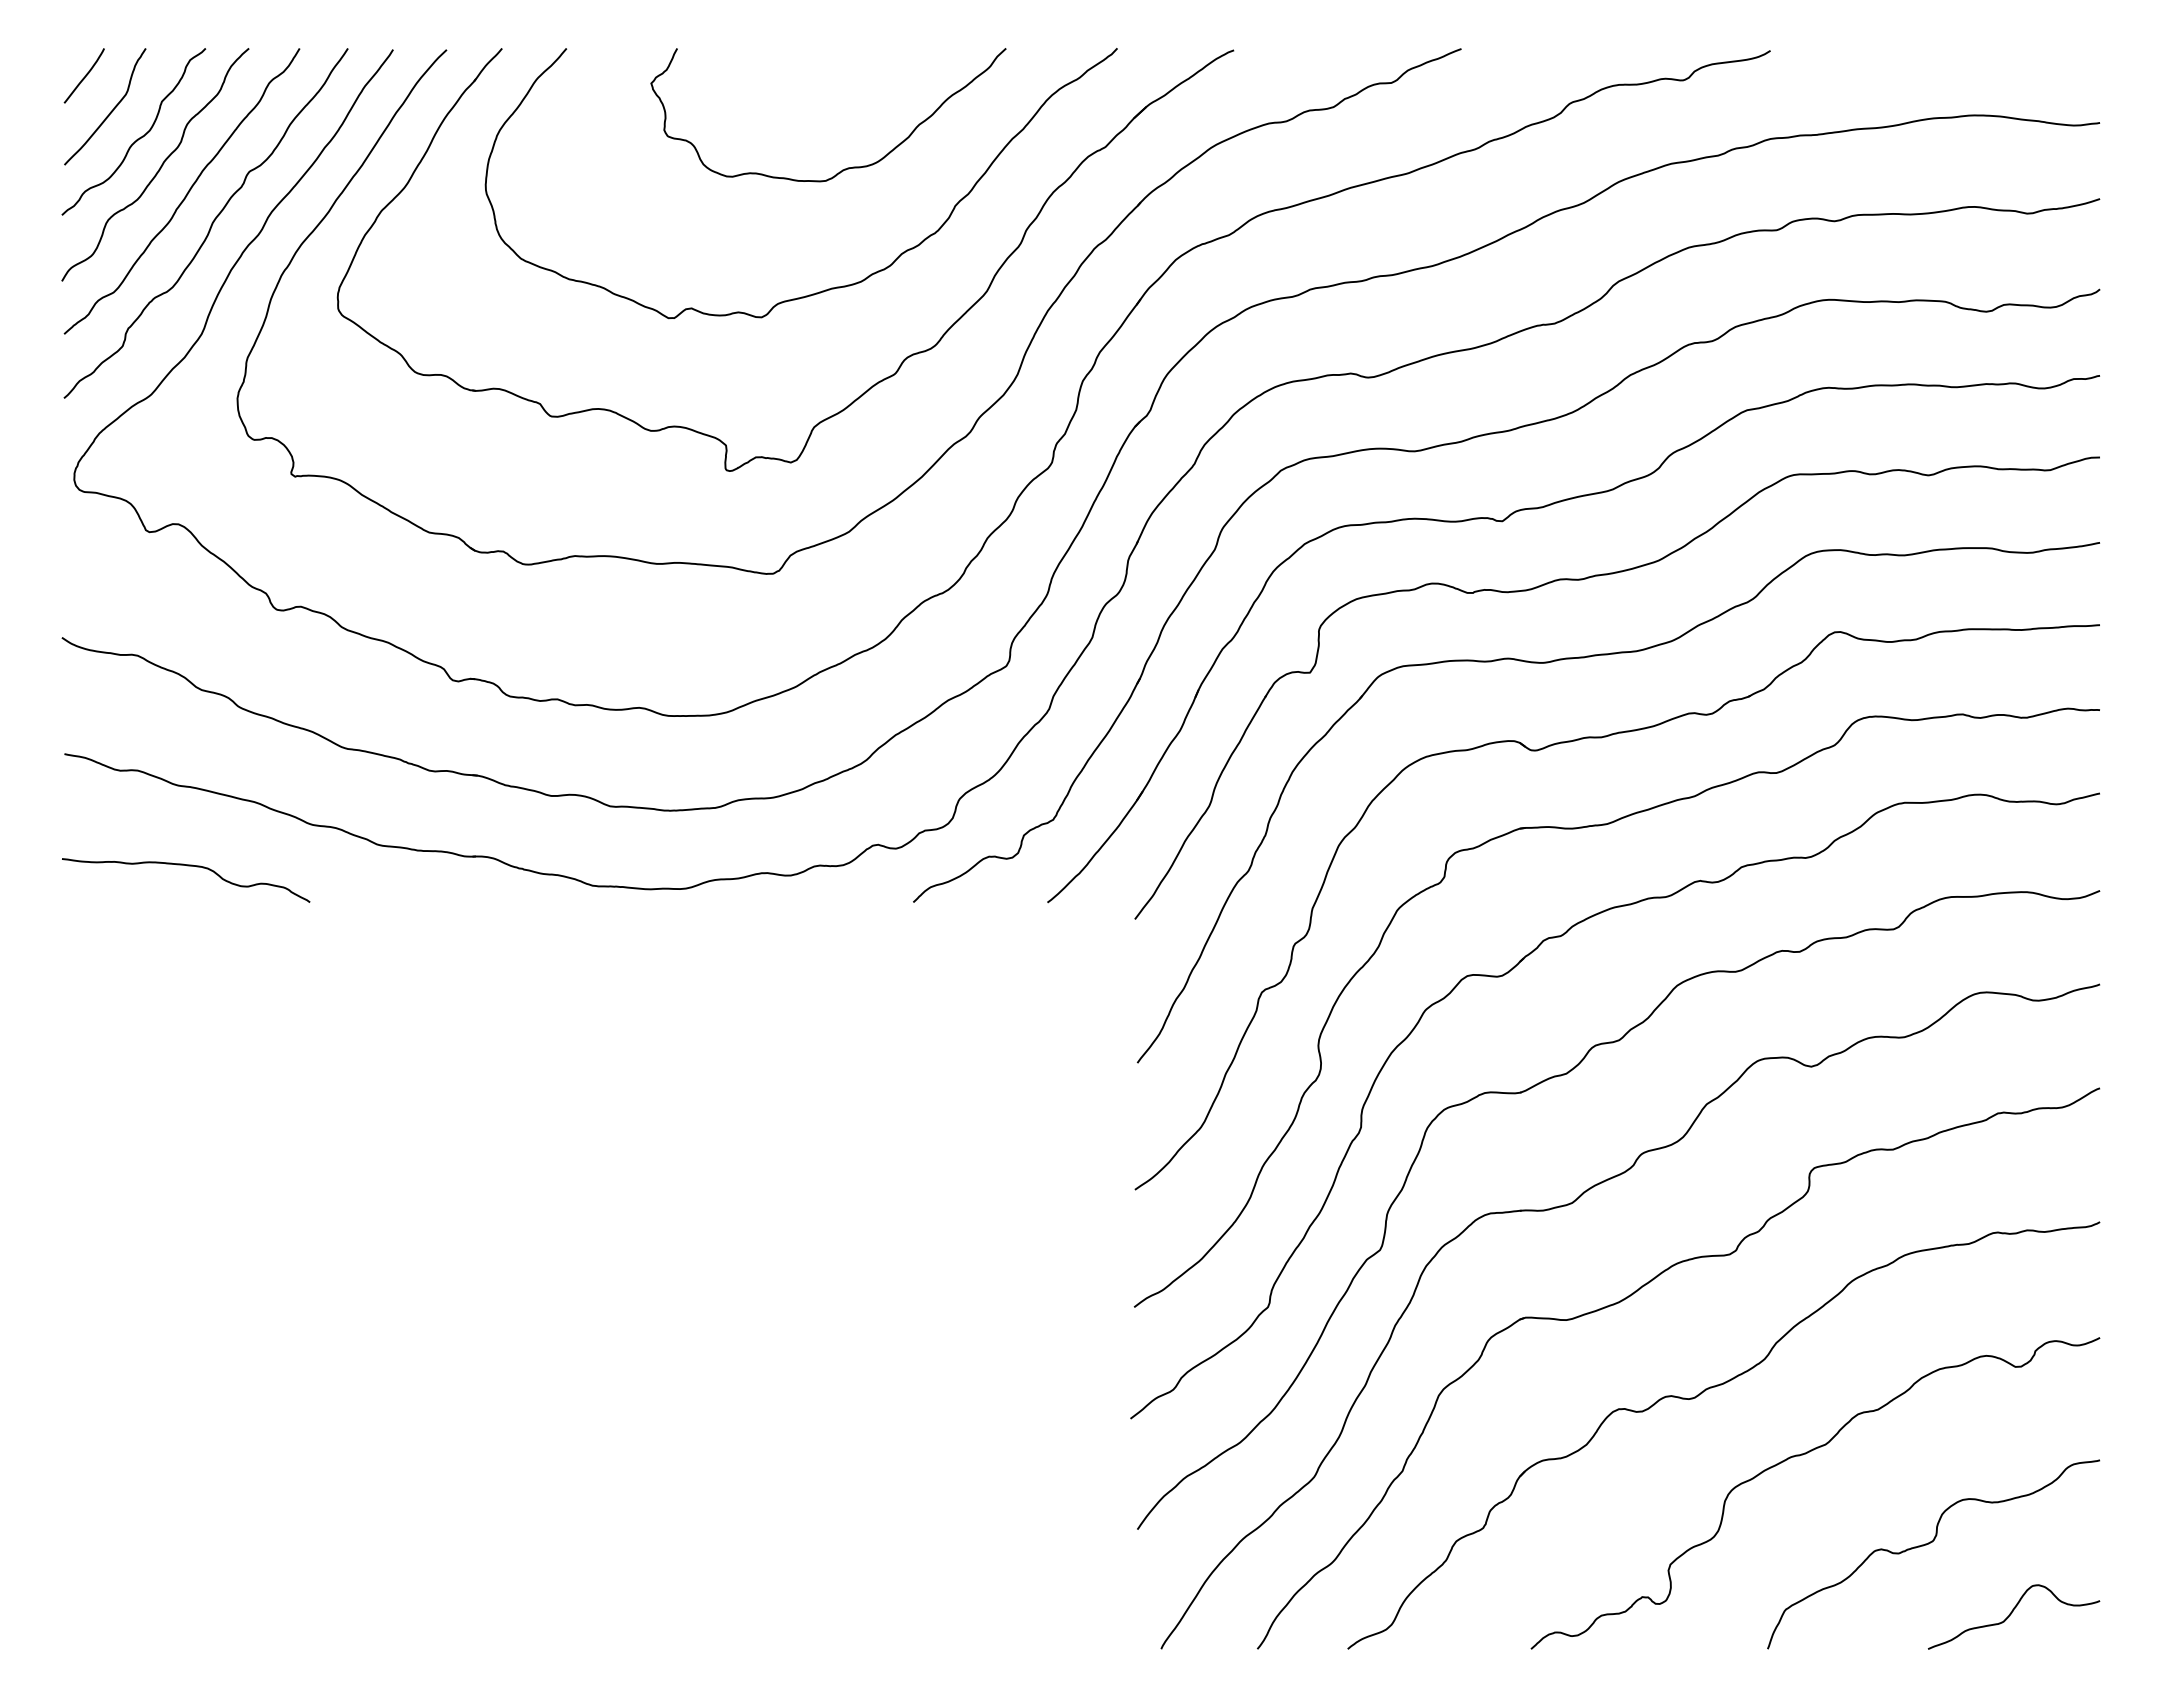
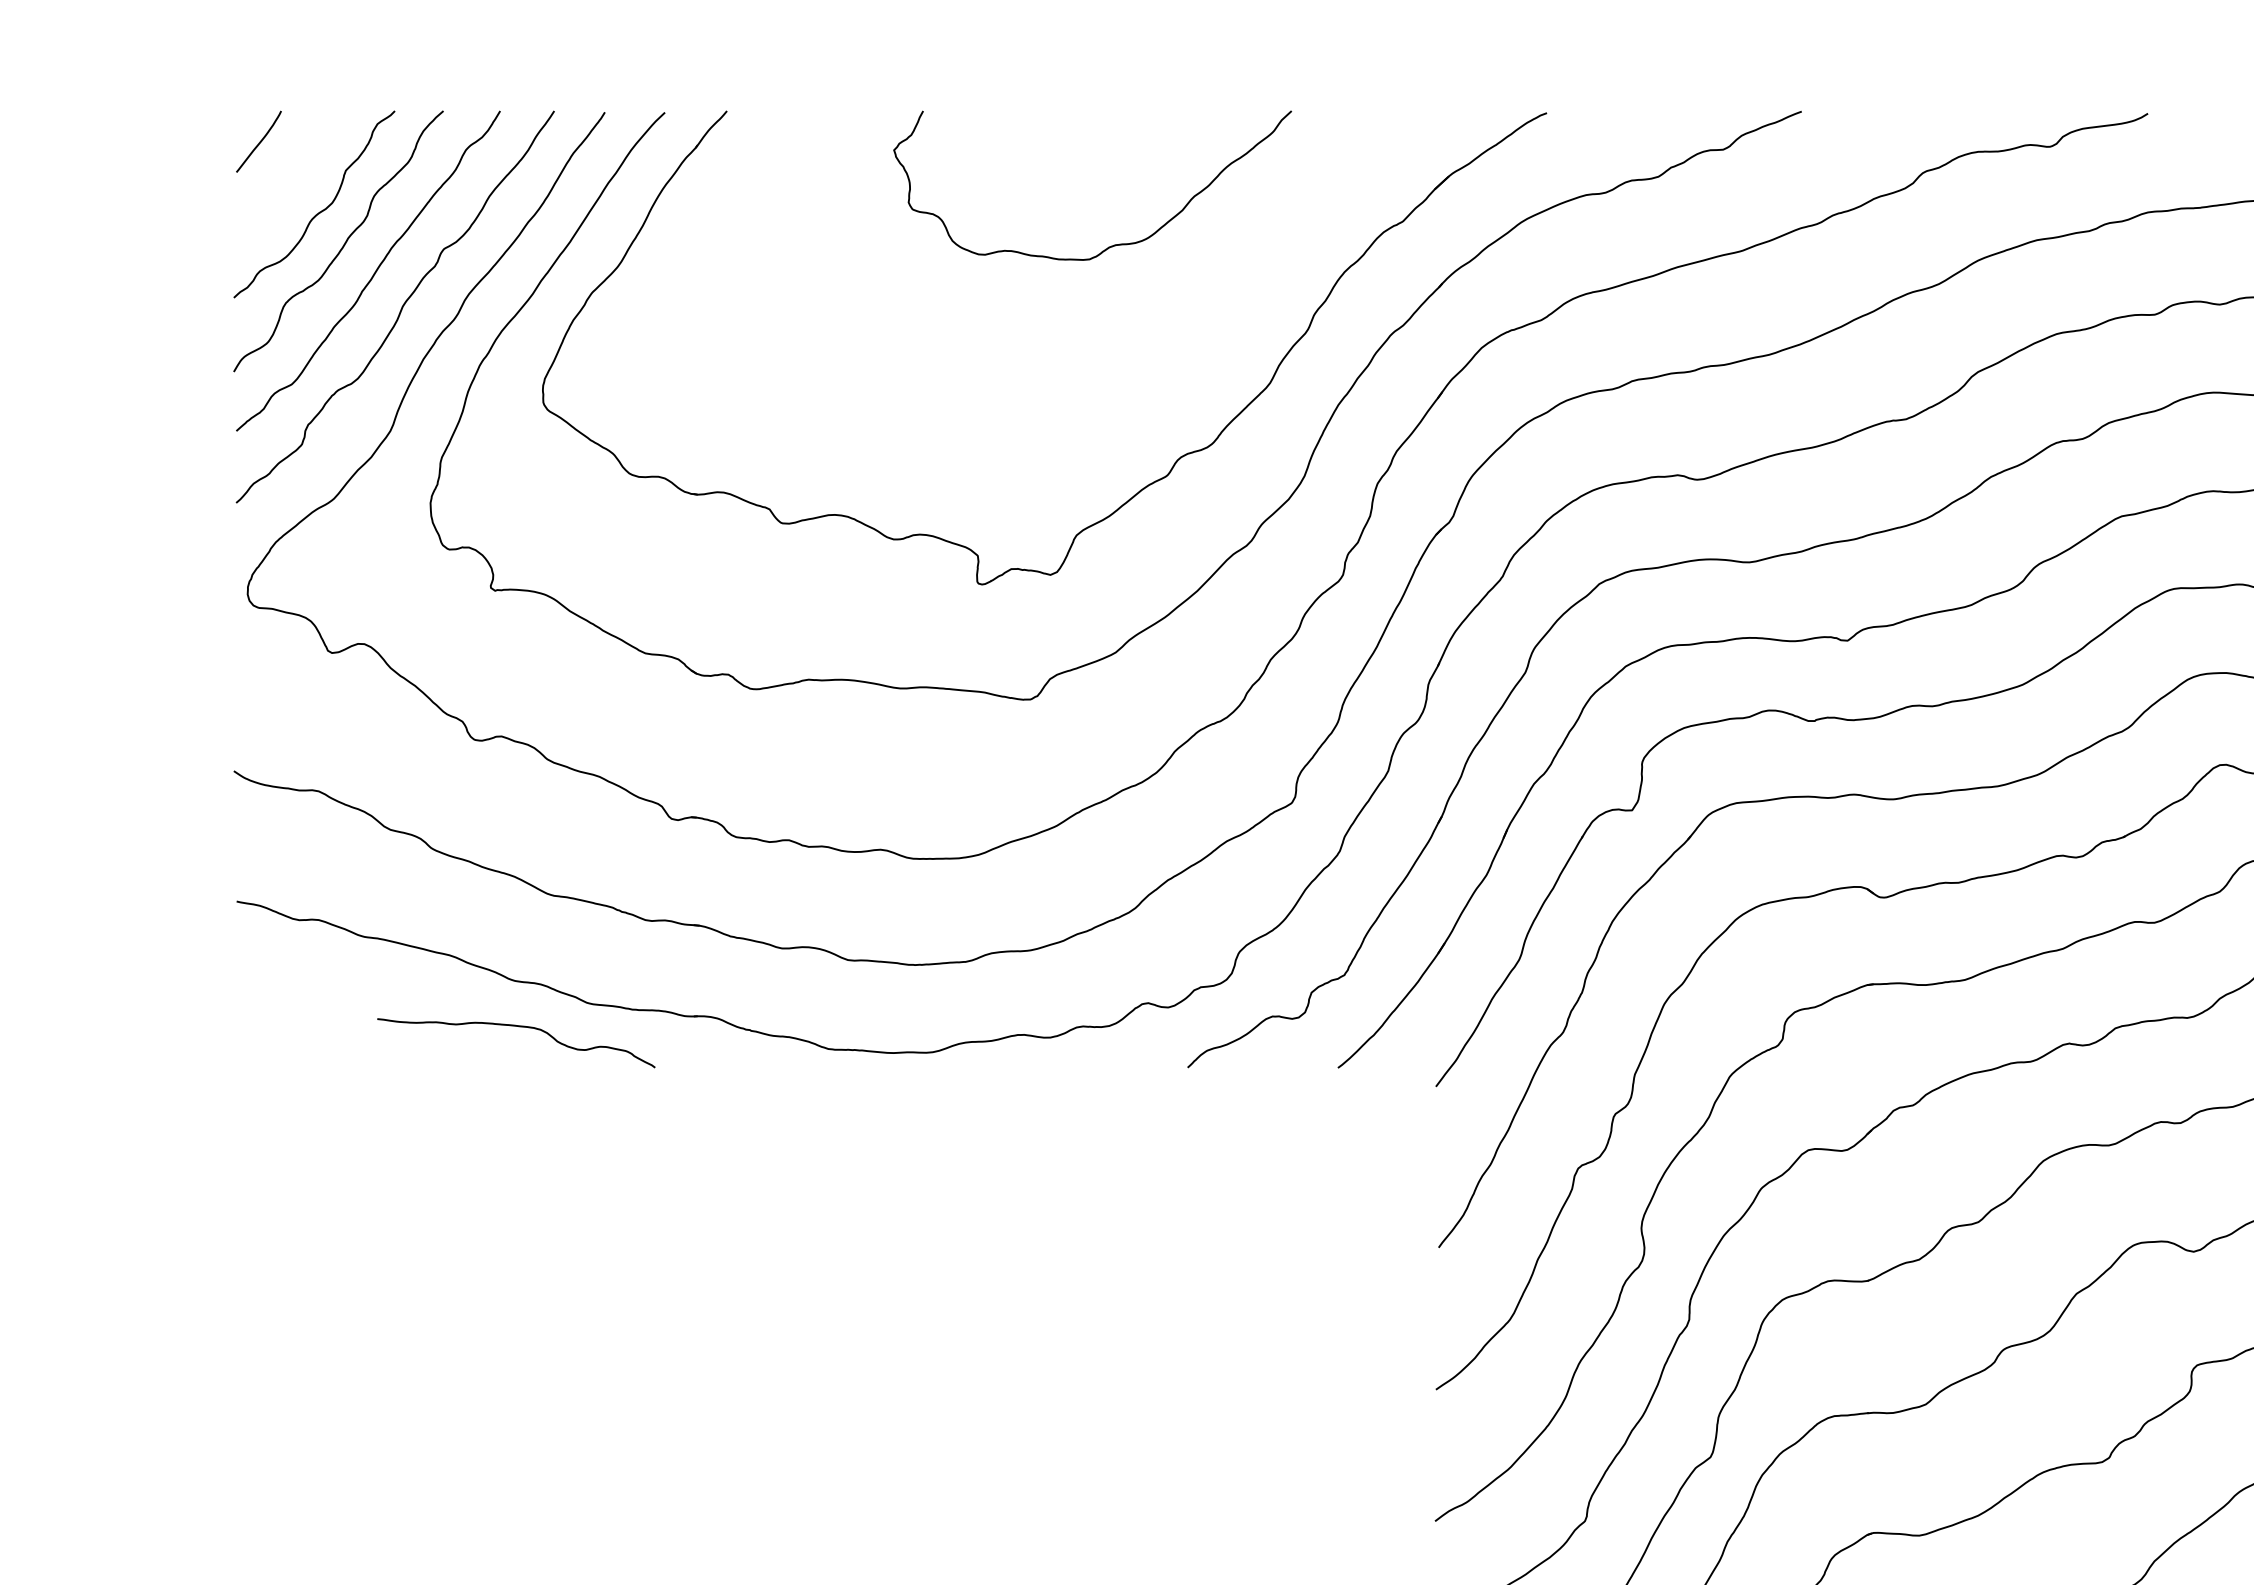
curve: (110, 111) -> (288, 181), removed
curve: (831, 287) -> (1095, 378), removed
curve: (187, 866) -> (517, 1027), moved

